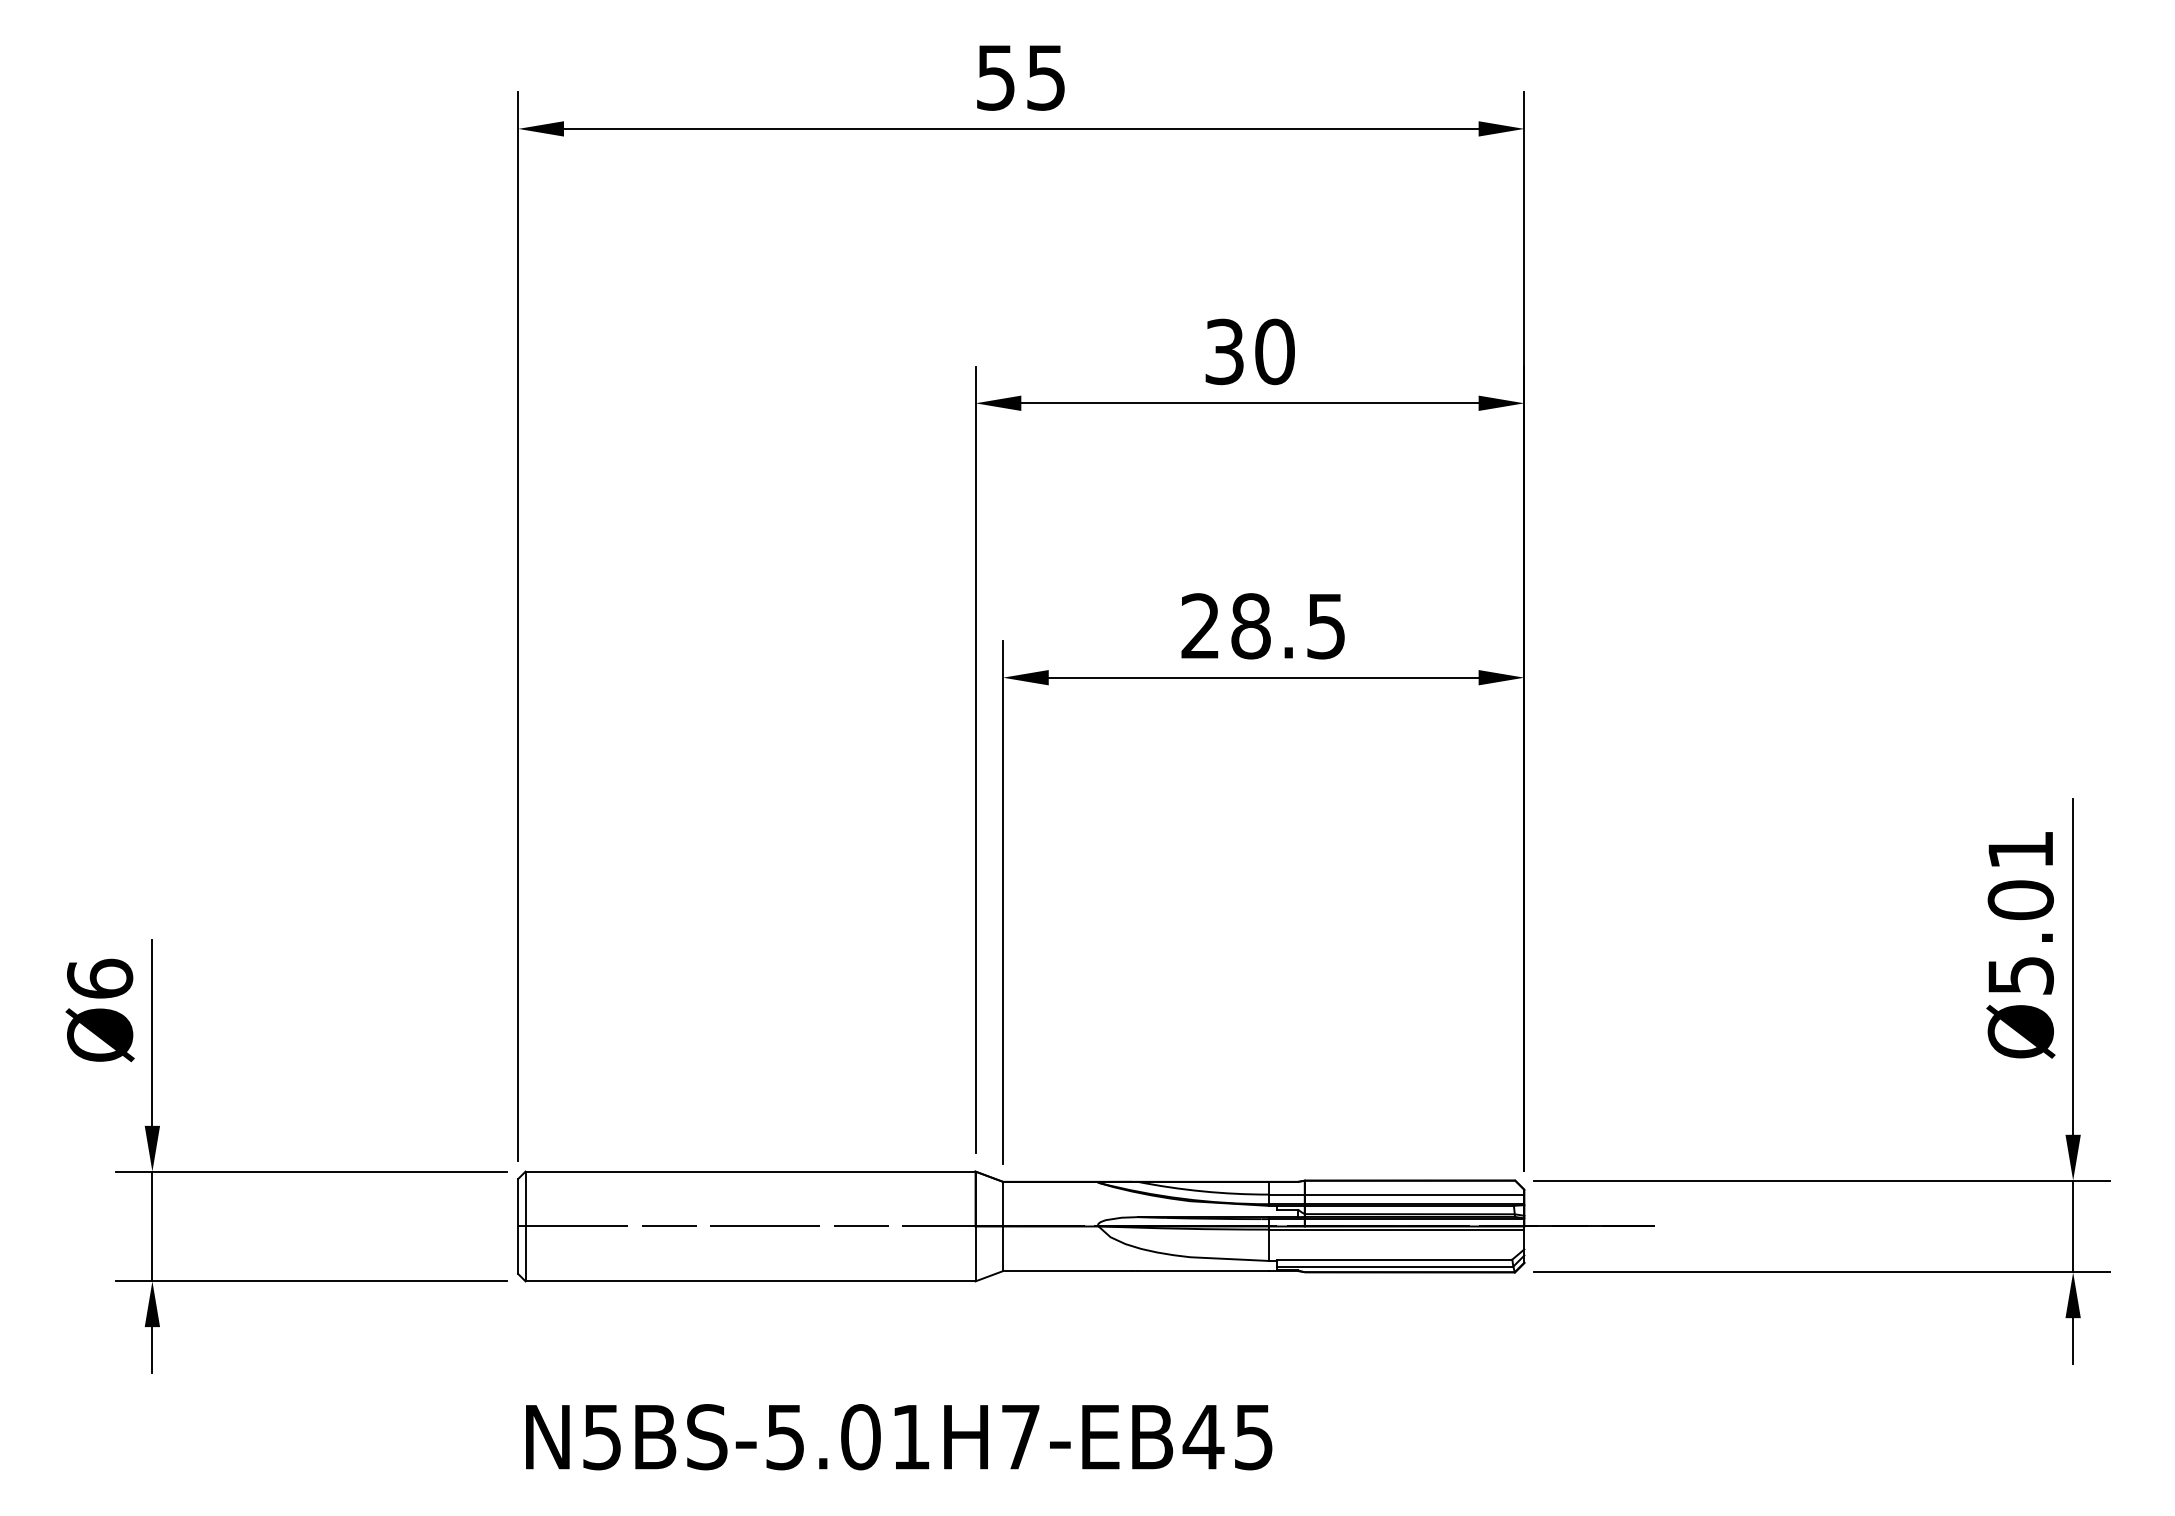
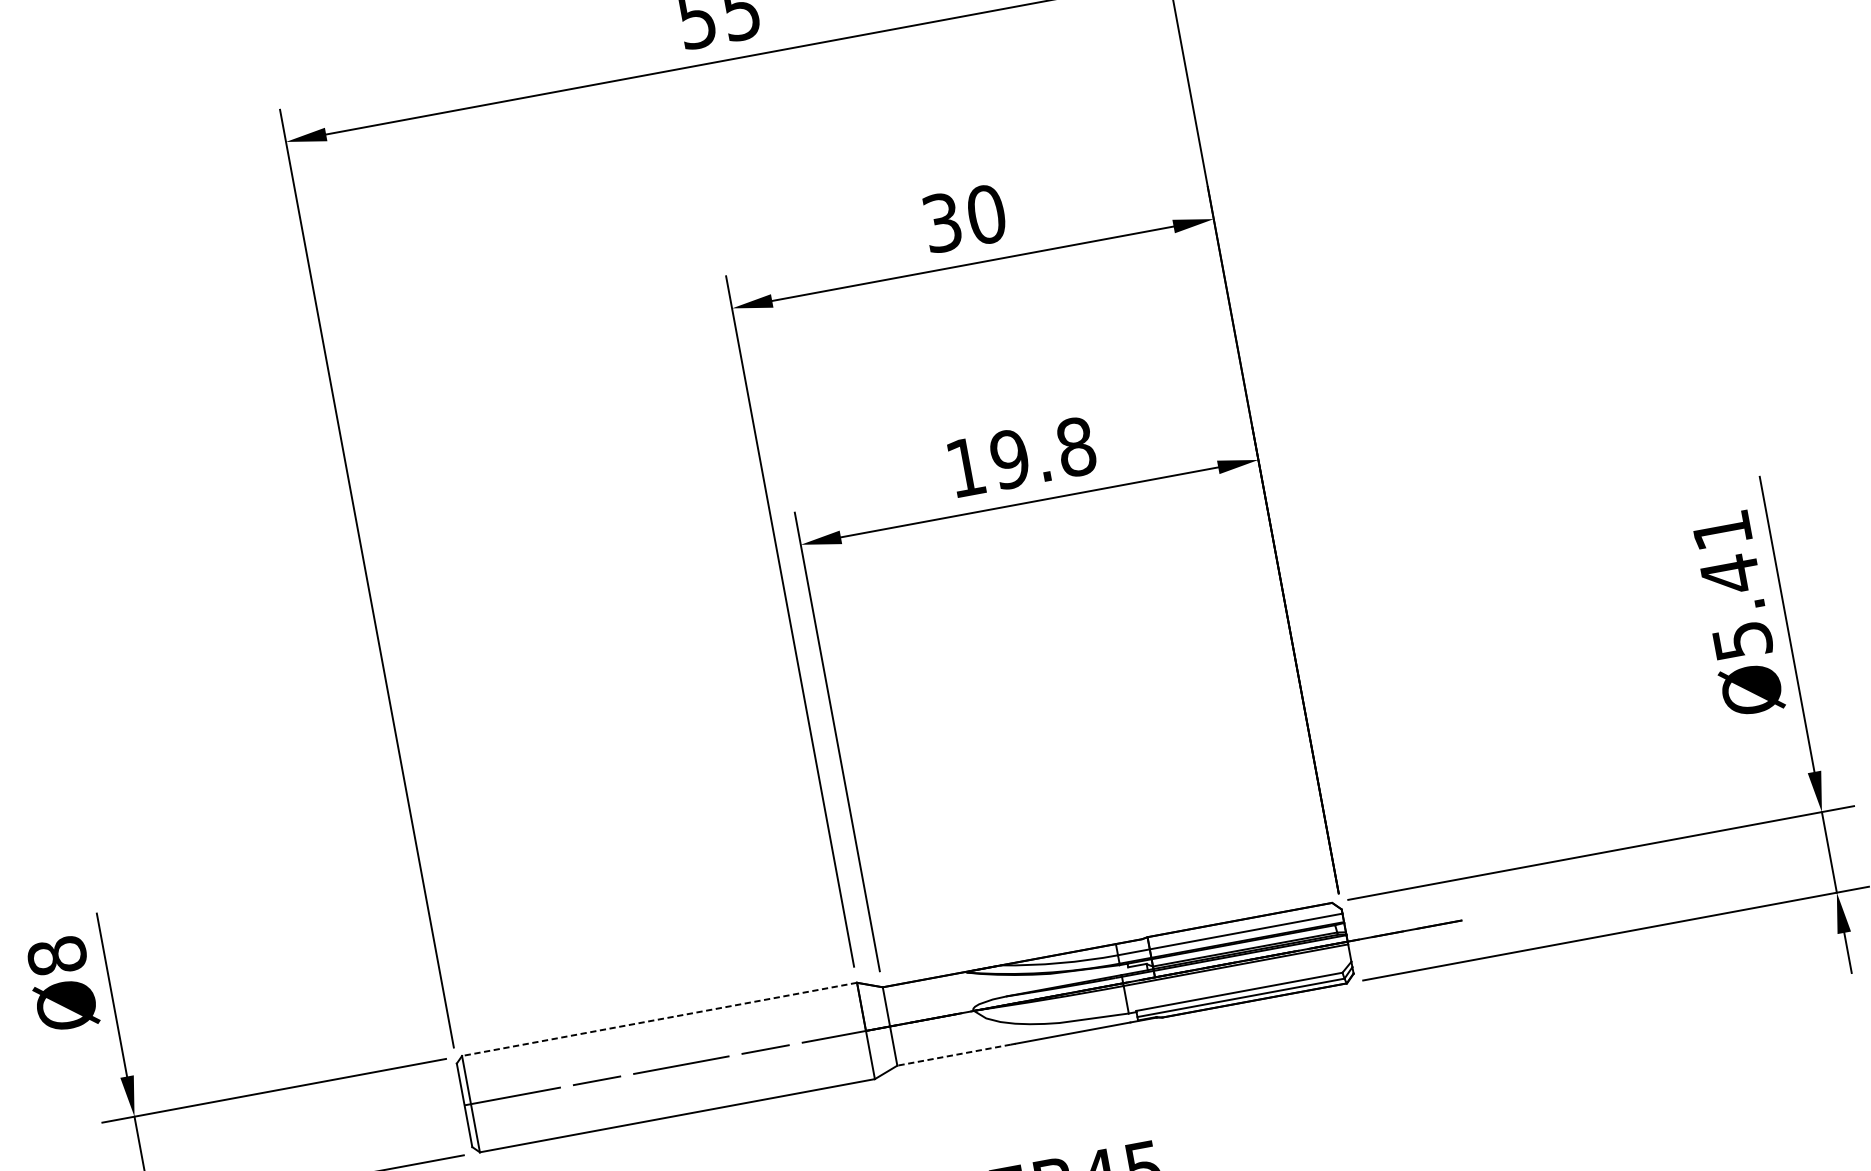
text: (1263, 626) -> (1021, 457), 28.5 -> 19.8
text: (2020, 900) -> (1730, 574), Ø5.01 -> Ø5.41
text: (100, 978) -> (57, 955), Ø6 -> Ø8
line: (750, 1171) -> (659, 1019), solid -> dashed
line: (1067, 1271) -> (953, 1055), solid -> dashed

